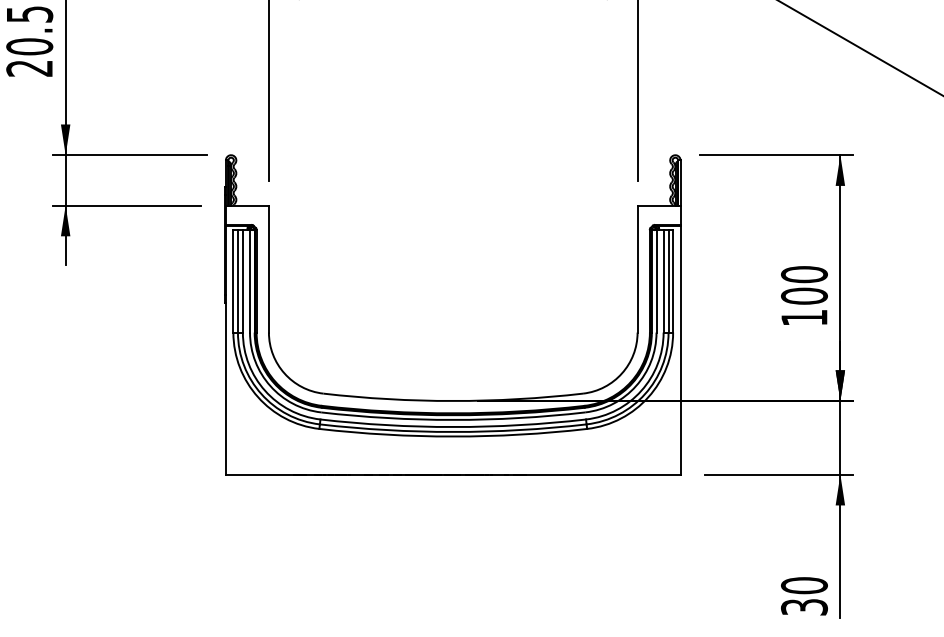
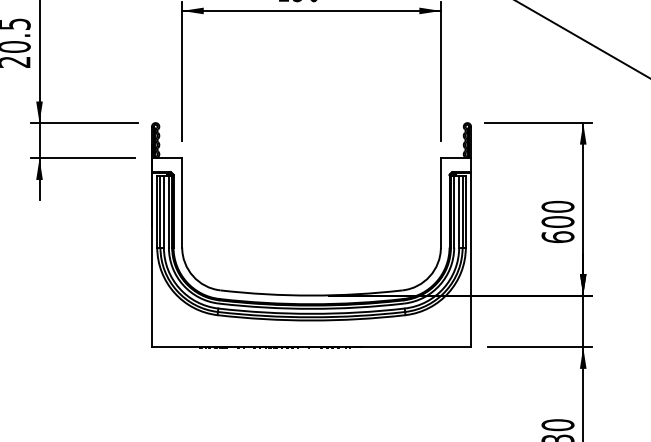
text: (804, 317) -> (558, 236), 100 -> 600

